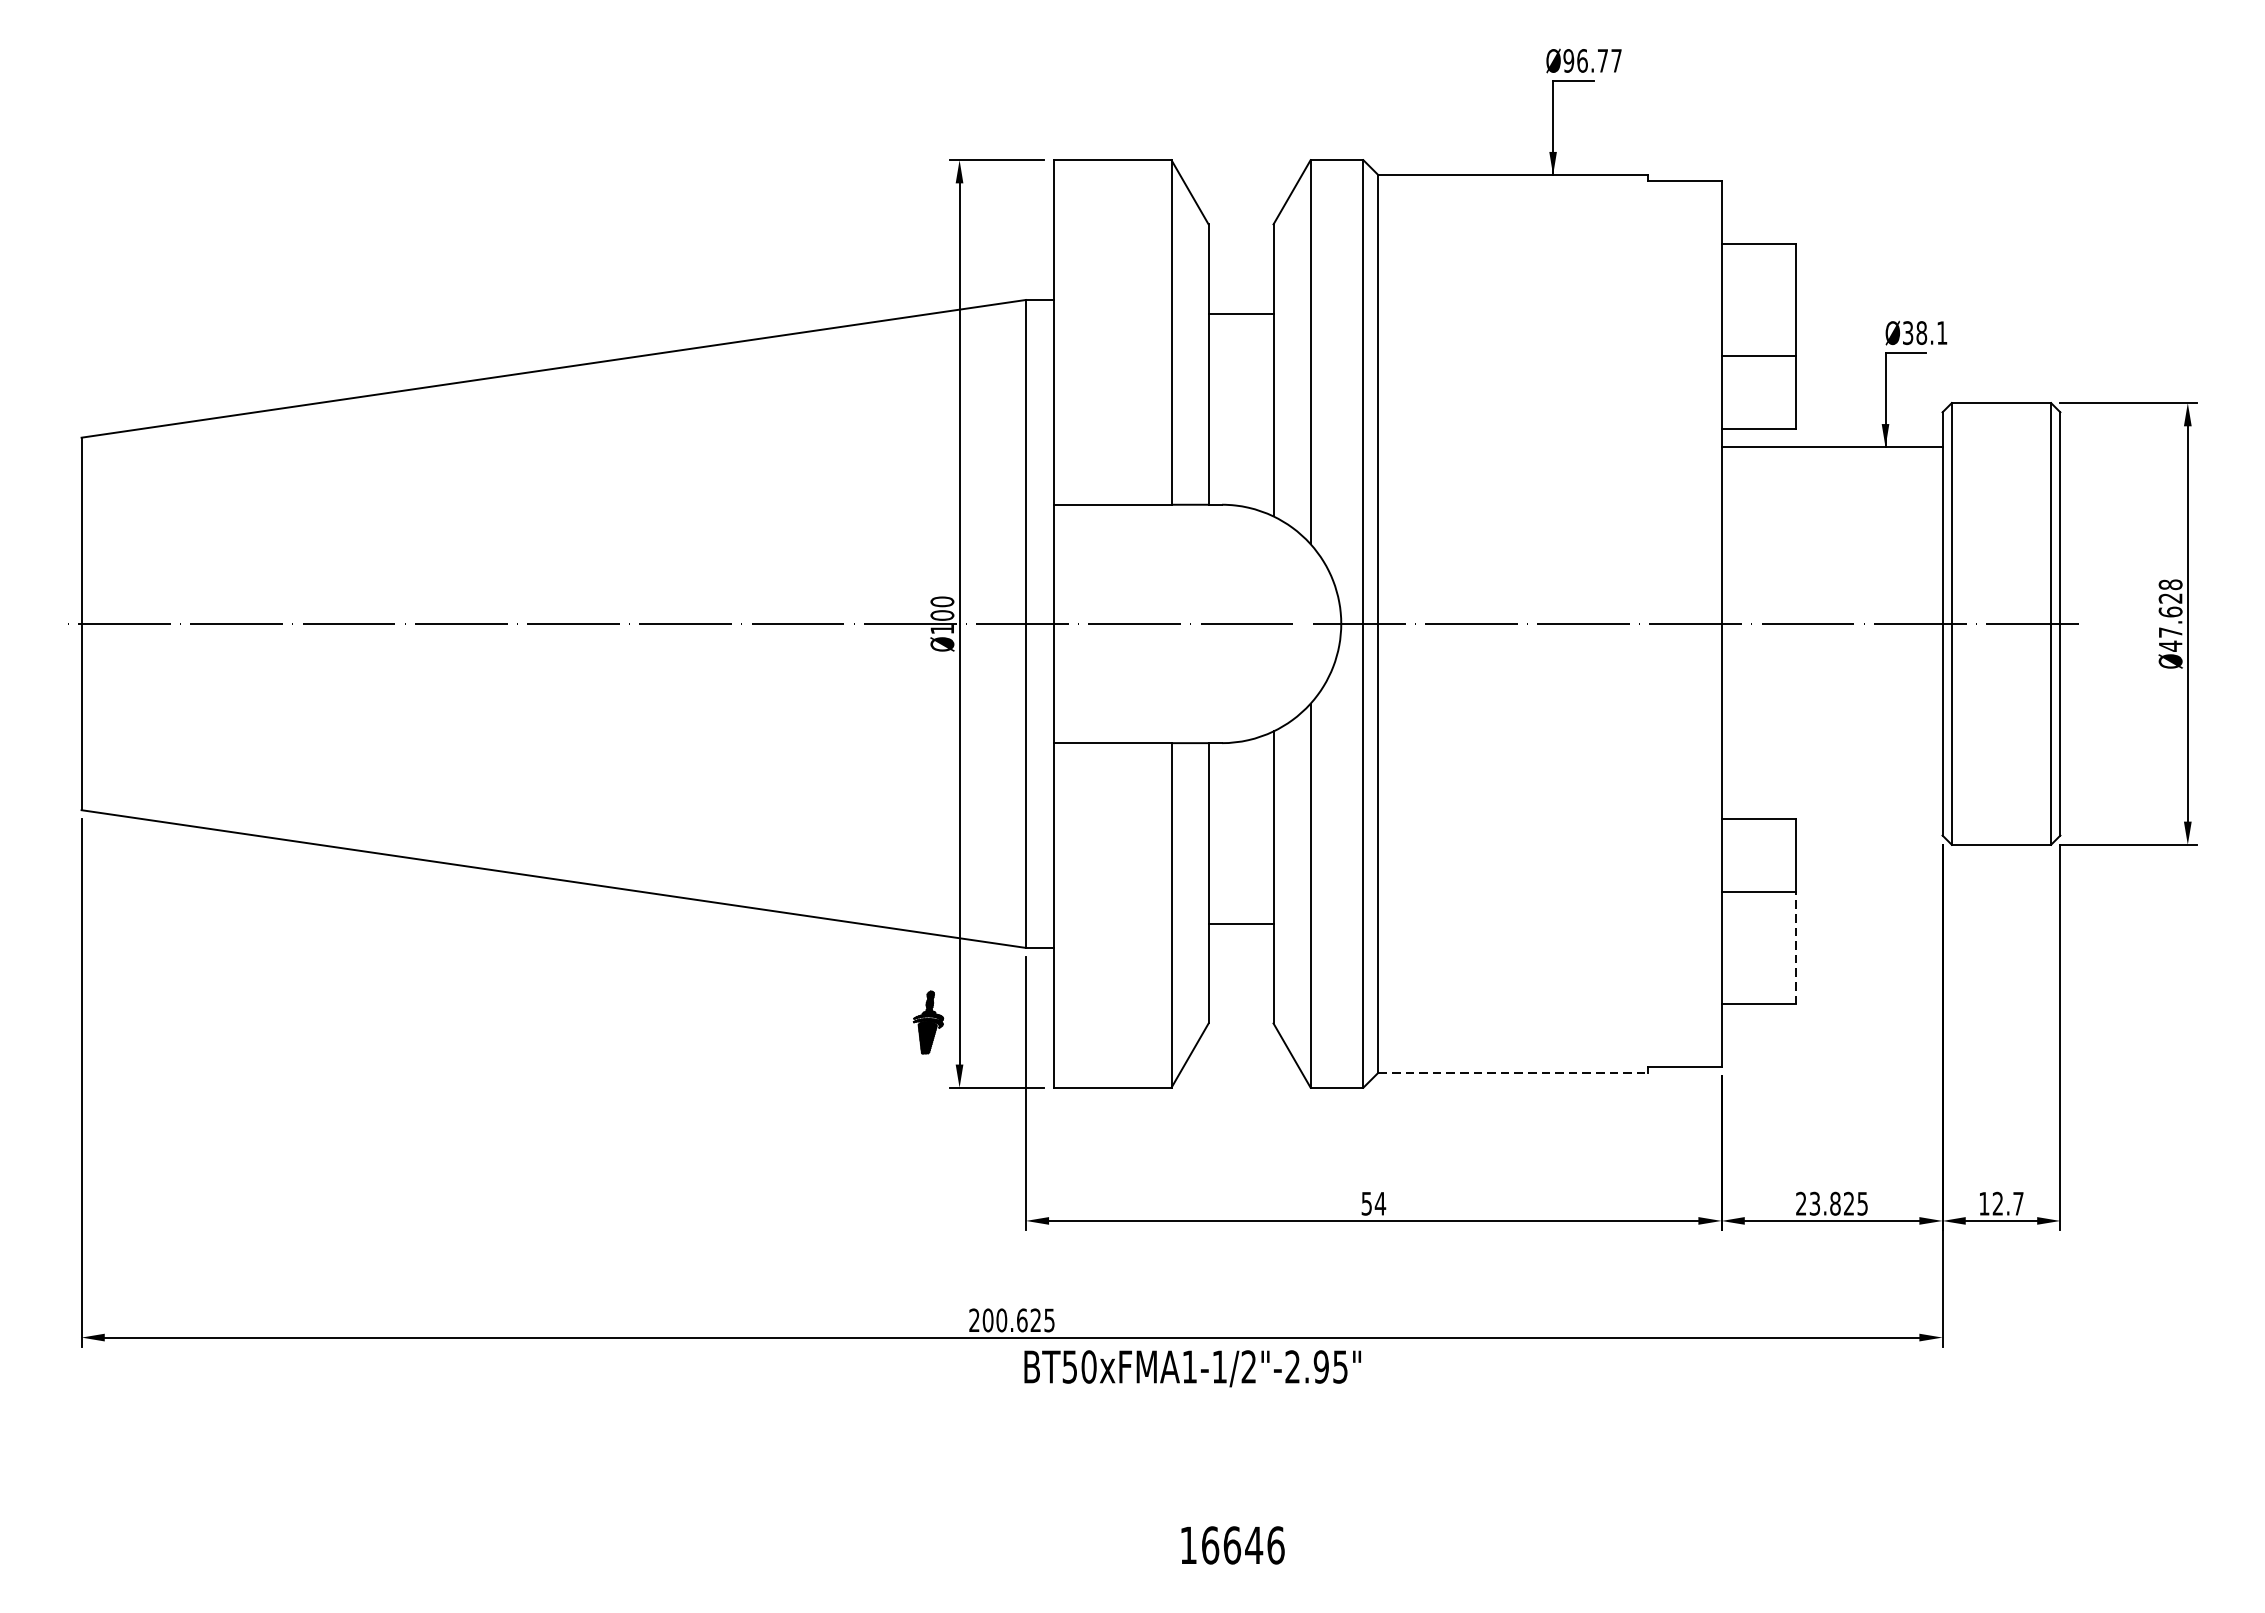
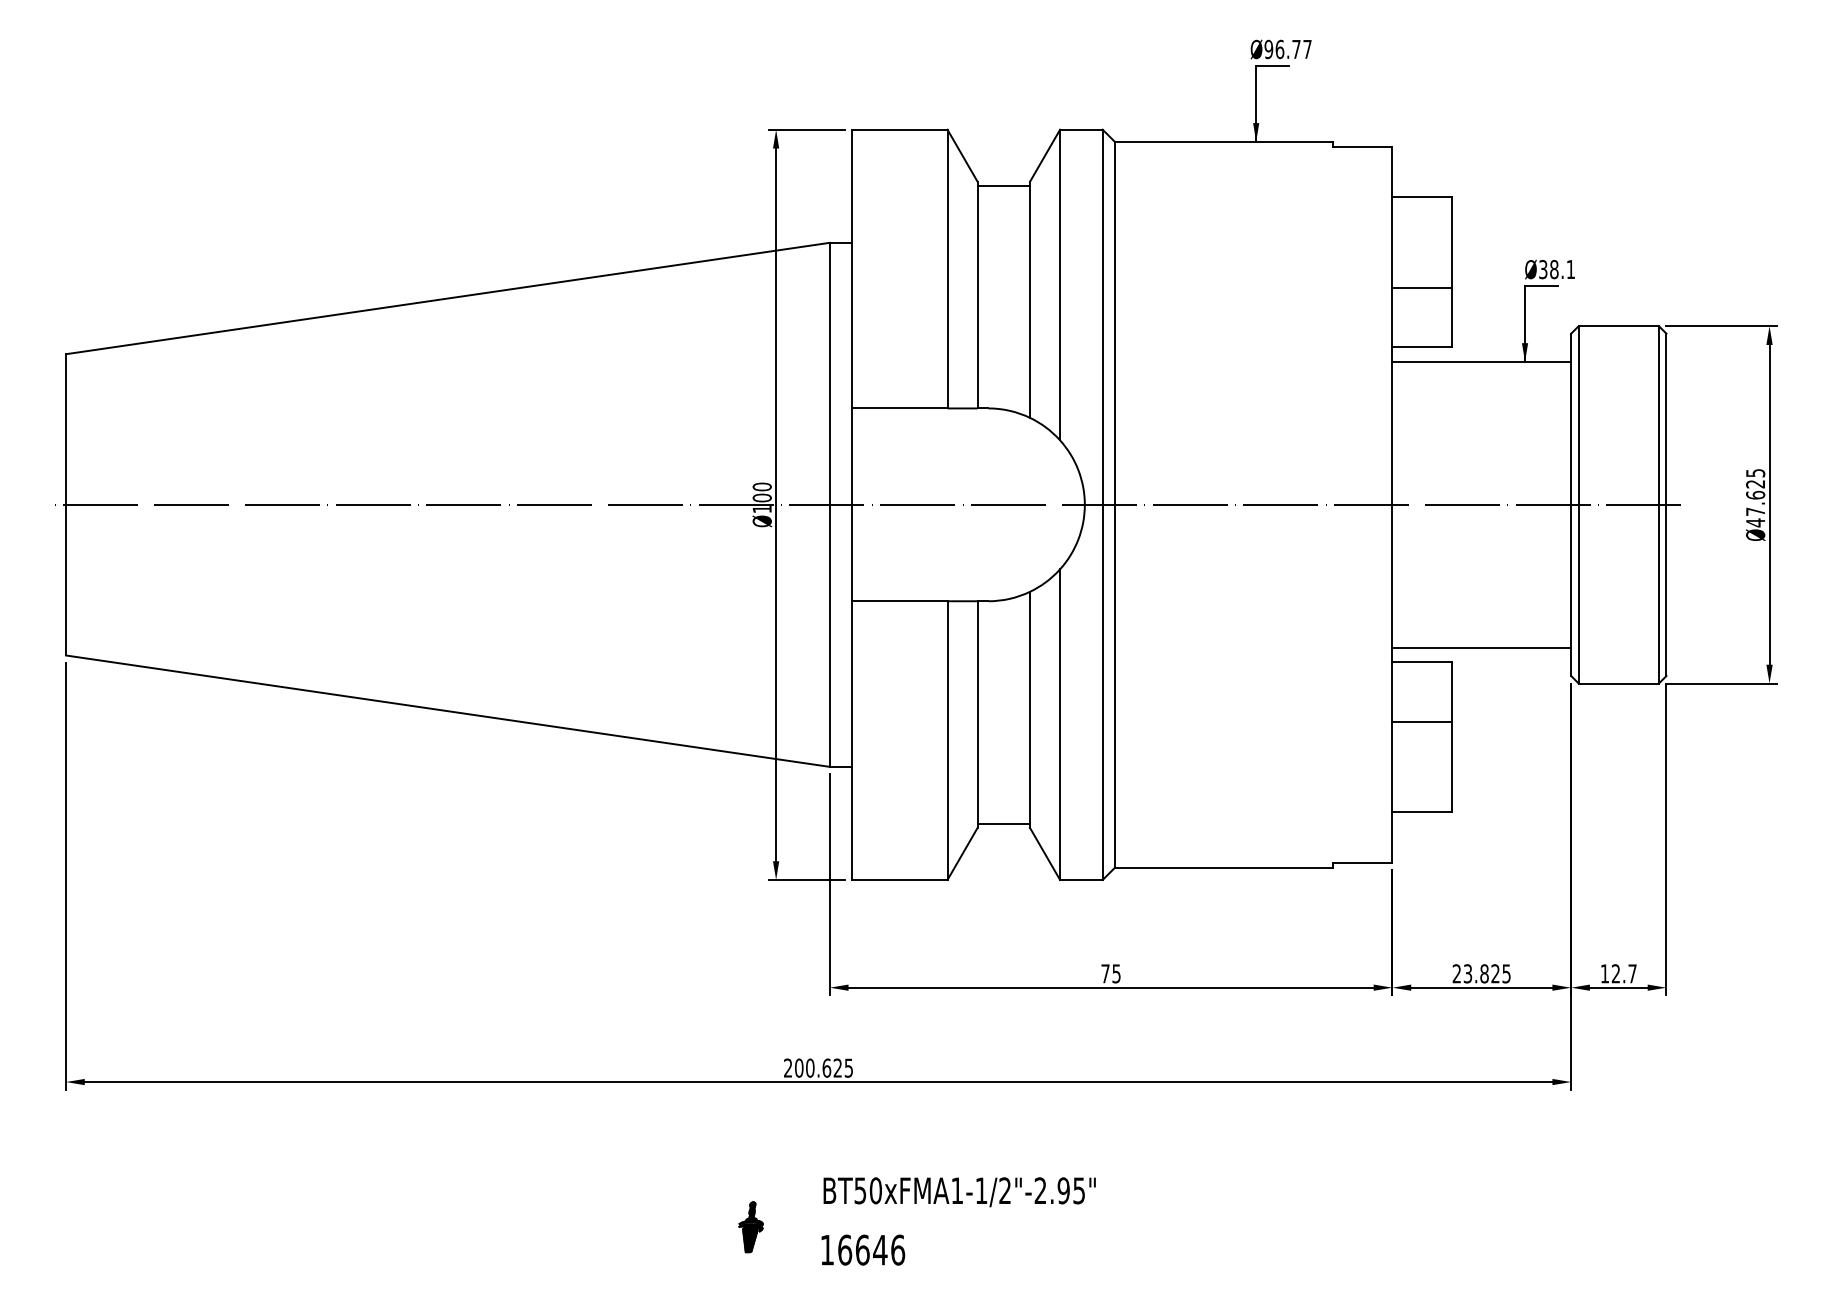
line: (1240, 314) -> (1003, 186), moved
text: (2170, 583) -> (1755, 472), Ø47.628 -> Ø47.625
line: (1831, 800) -> (1481, 647), added
line: (1240, 923) -> (1003, 823), moved
line: (1795, 947) -> (1452, 766), dashed -> solid
part: (927, 1022) -> (750, 1227), moved
line: (1513, 1072) -> (1224, 867), dashed -> solid
text: (1374, 1203) -> (1111, 973), 54 -> 75
text: (1192, 1369) -> (959, 1192), moved
text: (1233, 1544) -> (863, 1249), moved

